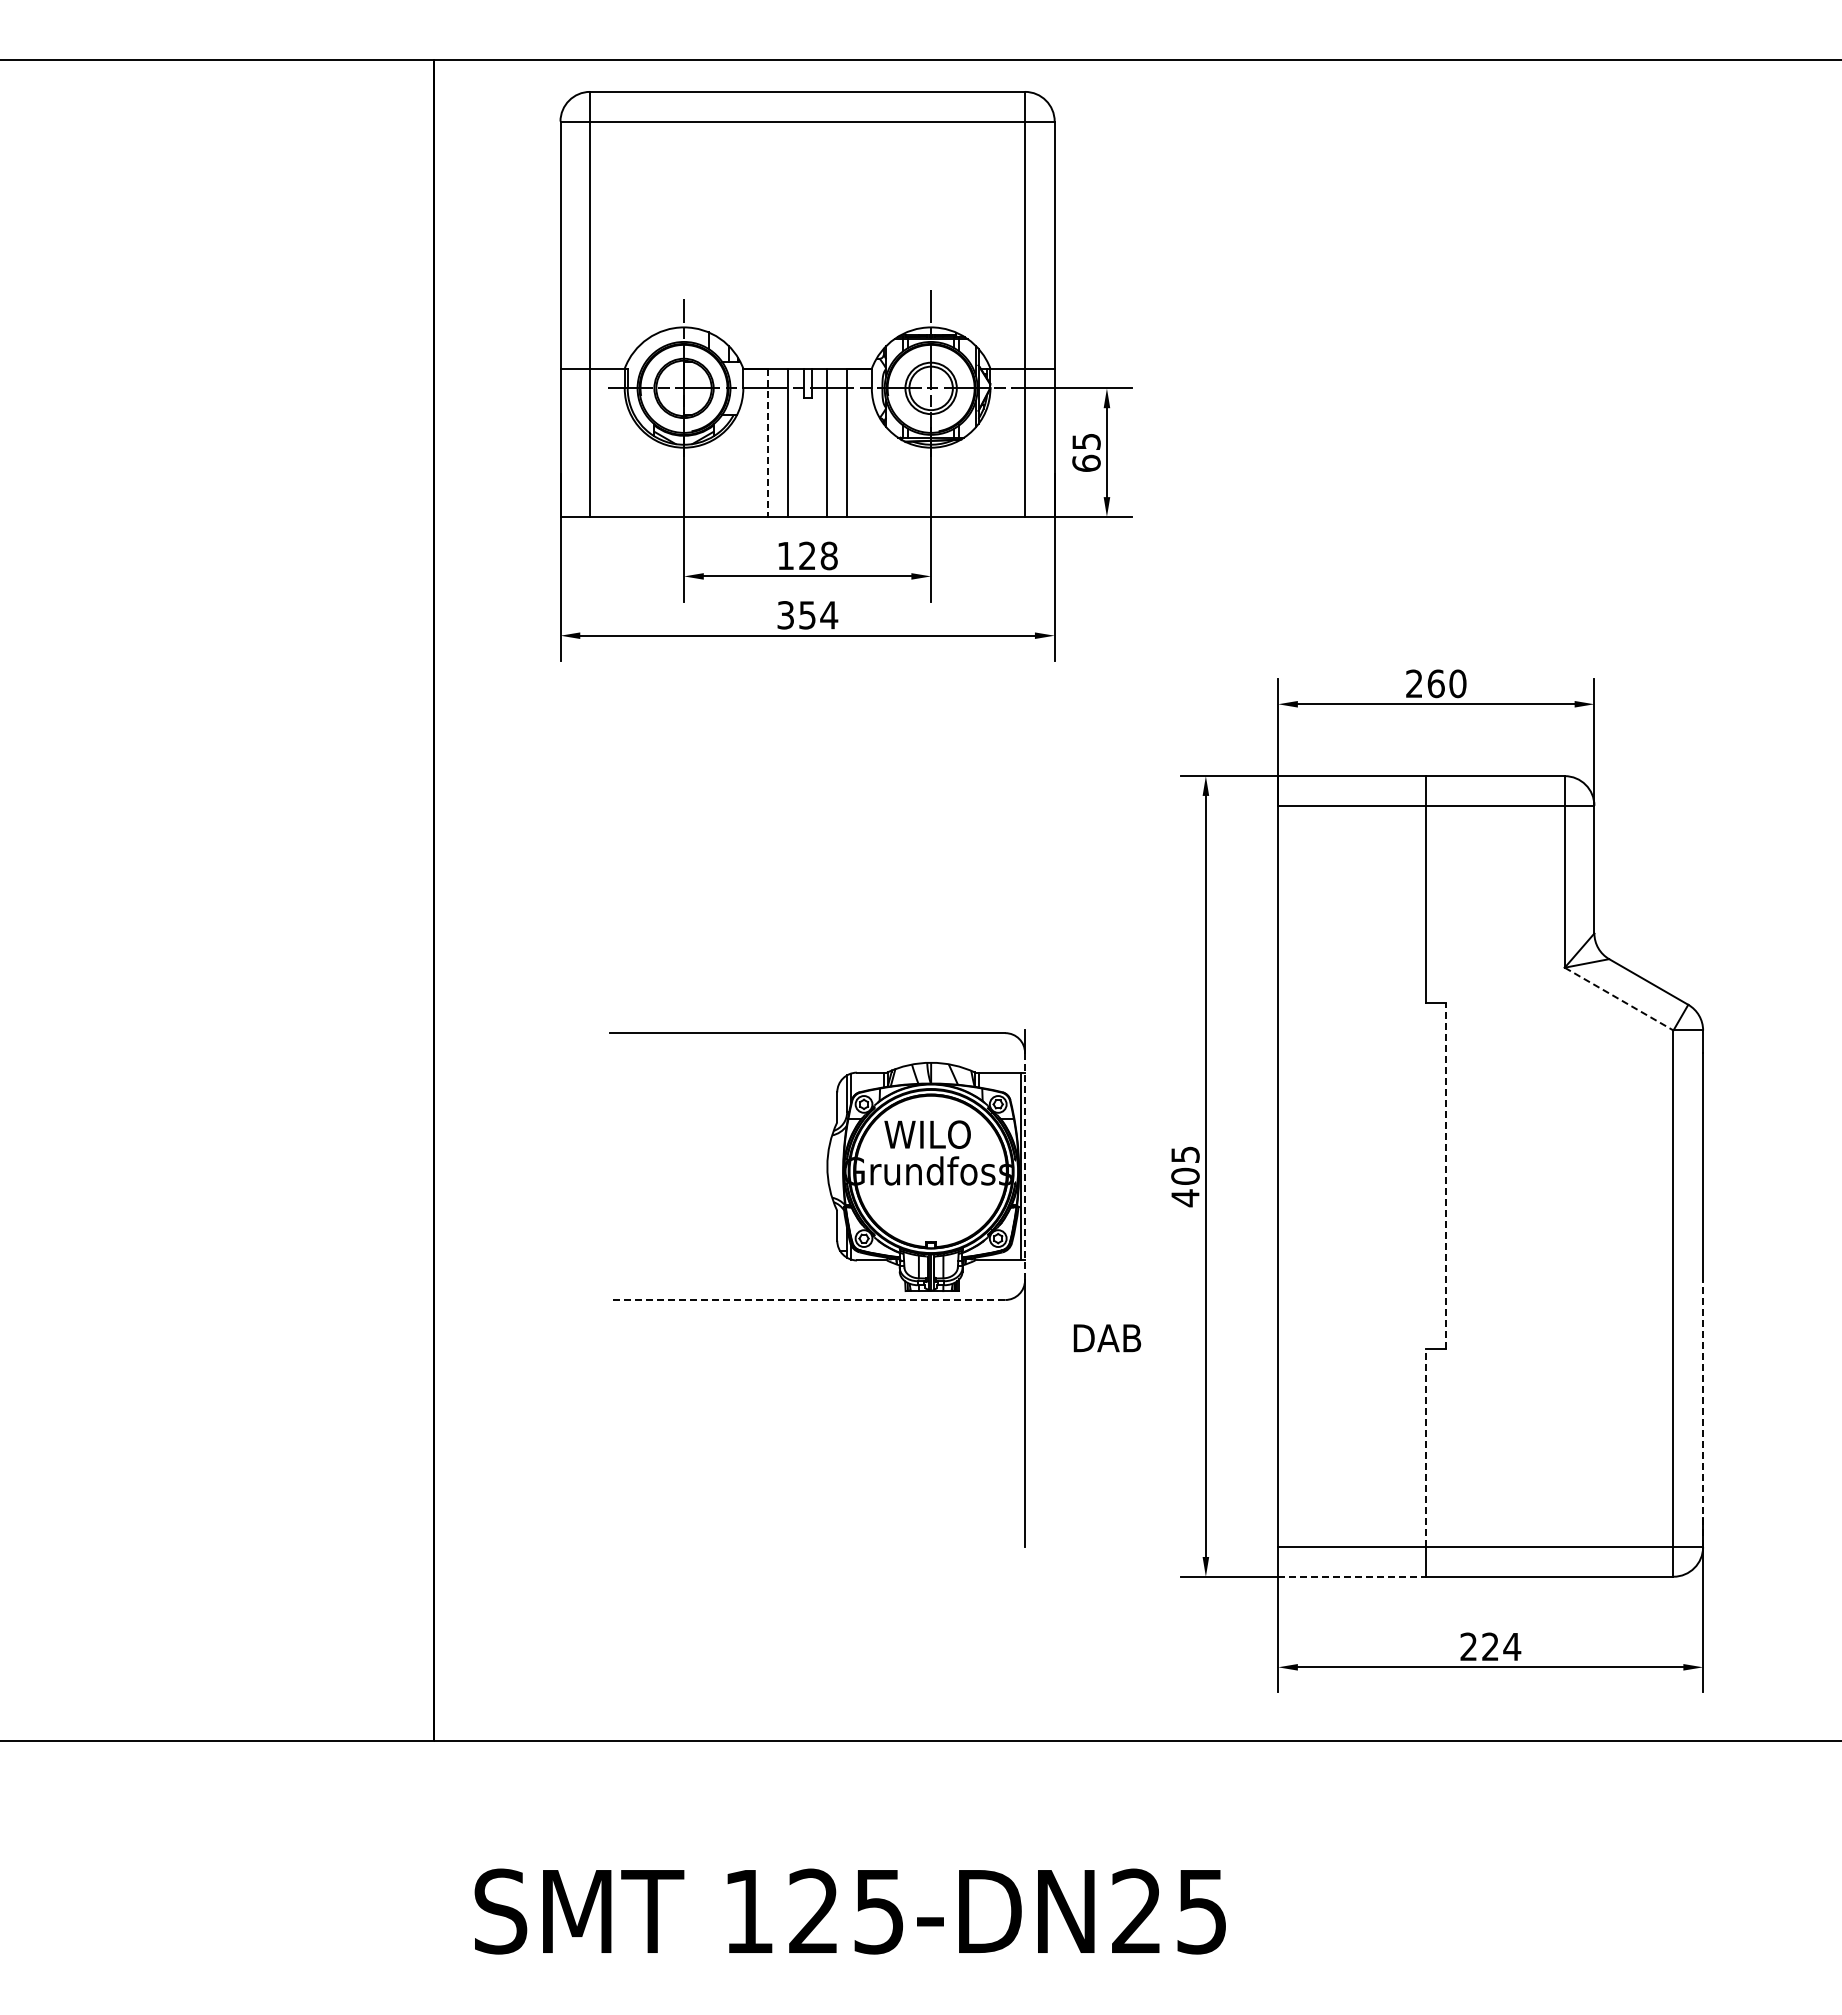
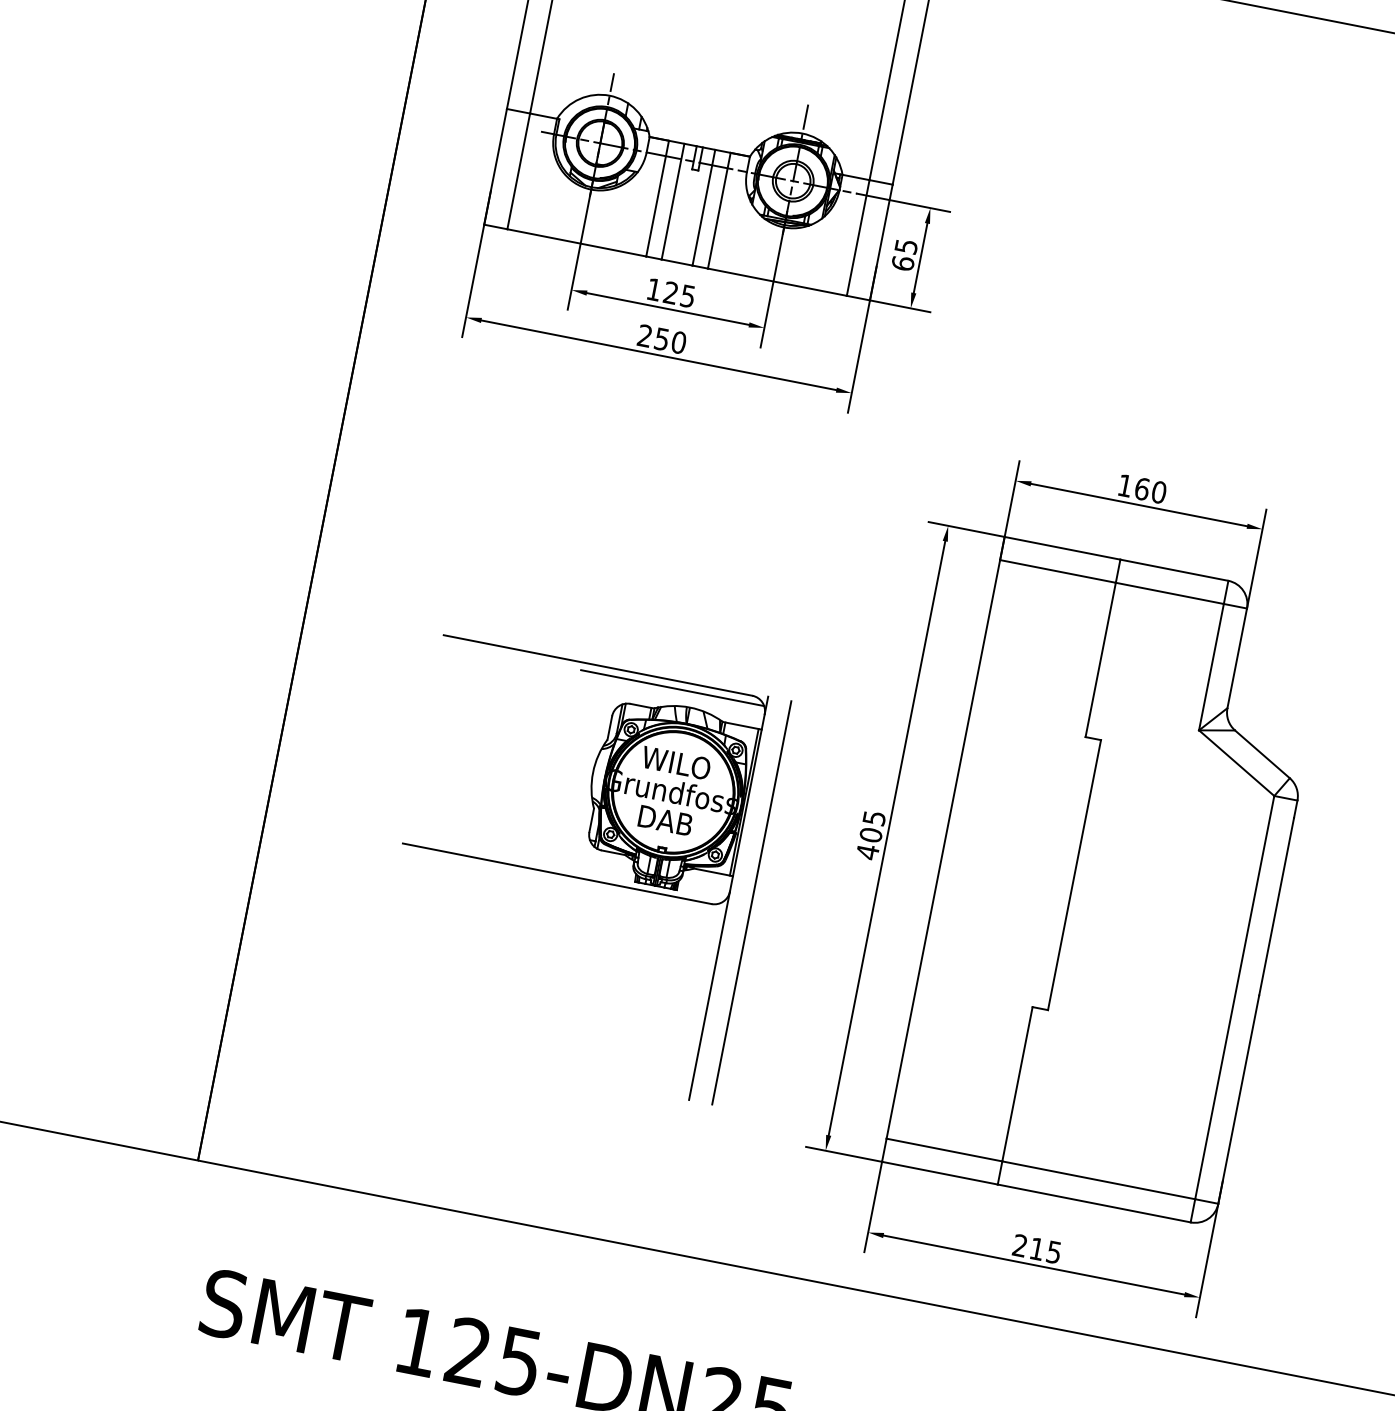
line: (768, 443) -> (657, 199), dashed -> solid
text: (828, 555) -> (687, 295), 128 -> 125
text: (807, 615) -> (661, 339), 354 -> 250
text: (1414, 683) -> (1125, 485), 260 -> 160
line: (1619, 999) -> (1236, 763), dashed -> solid
line: (904, 1043) -> (672, 688), added
line: (1025, 1166) -> (747, 802), dashed -> solid
line: (1446, 1176) -> (1074, 875), dashed -> solid
line: (1054, 1288) -> (751, 902), added
line: (807, 1300) -> (557, 874), dashed -> solid
text: (1107, 1338) -> (665, 820), moved
line: (1703, 1413) -> (1239, 1099), dashed -> solid
line: (1426, 1448) -> (1017, 1084), dashed -> solid
line: (1352, 1576) -> (940, 1173), dashed -> solid
text: (1501, 1646) -> (1045, 1250), 224 -> 215

